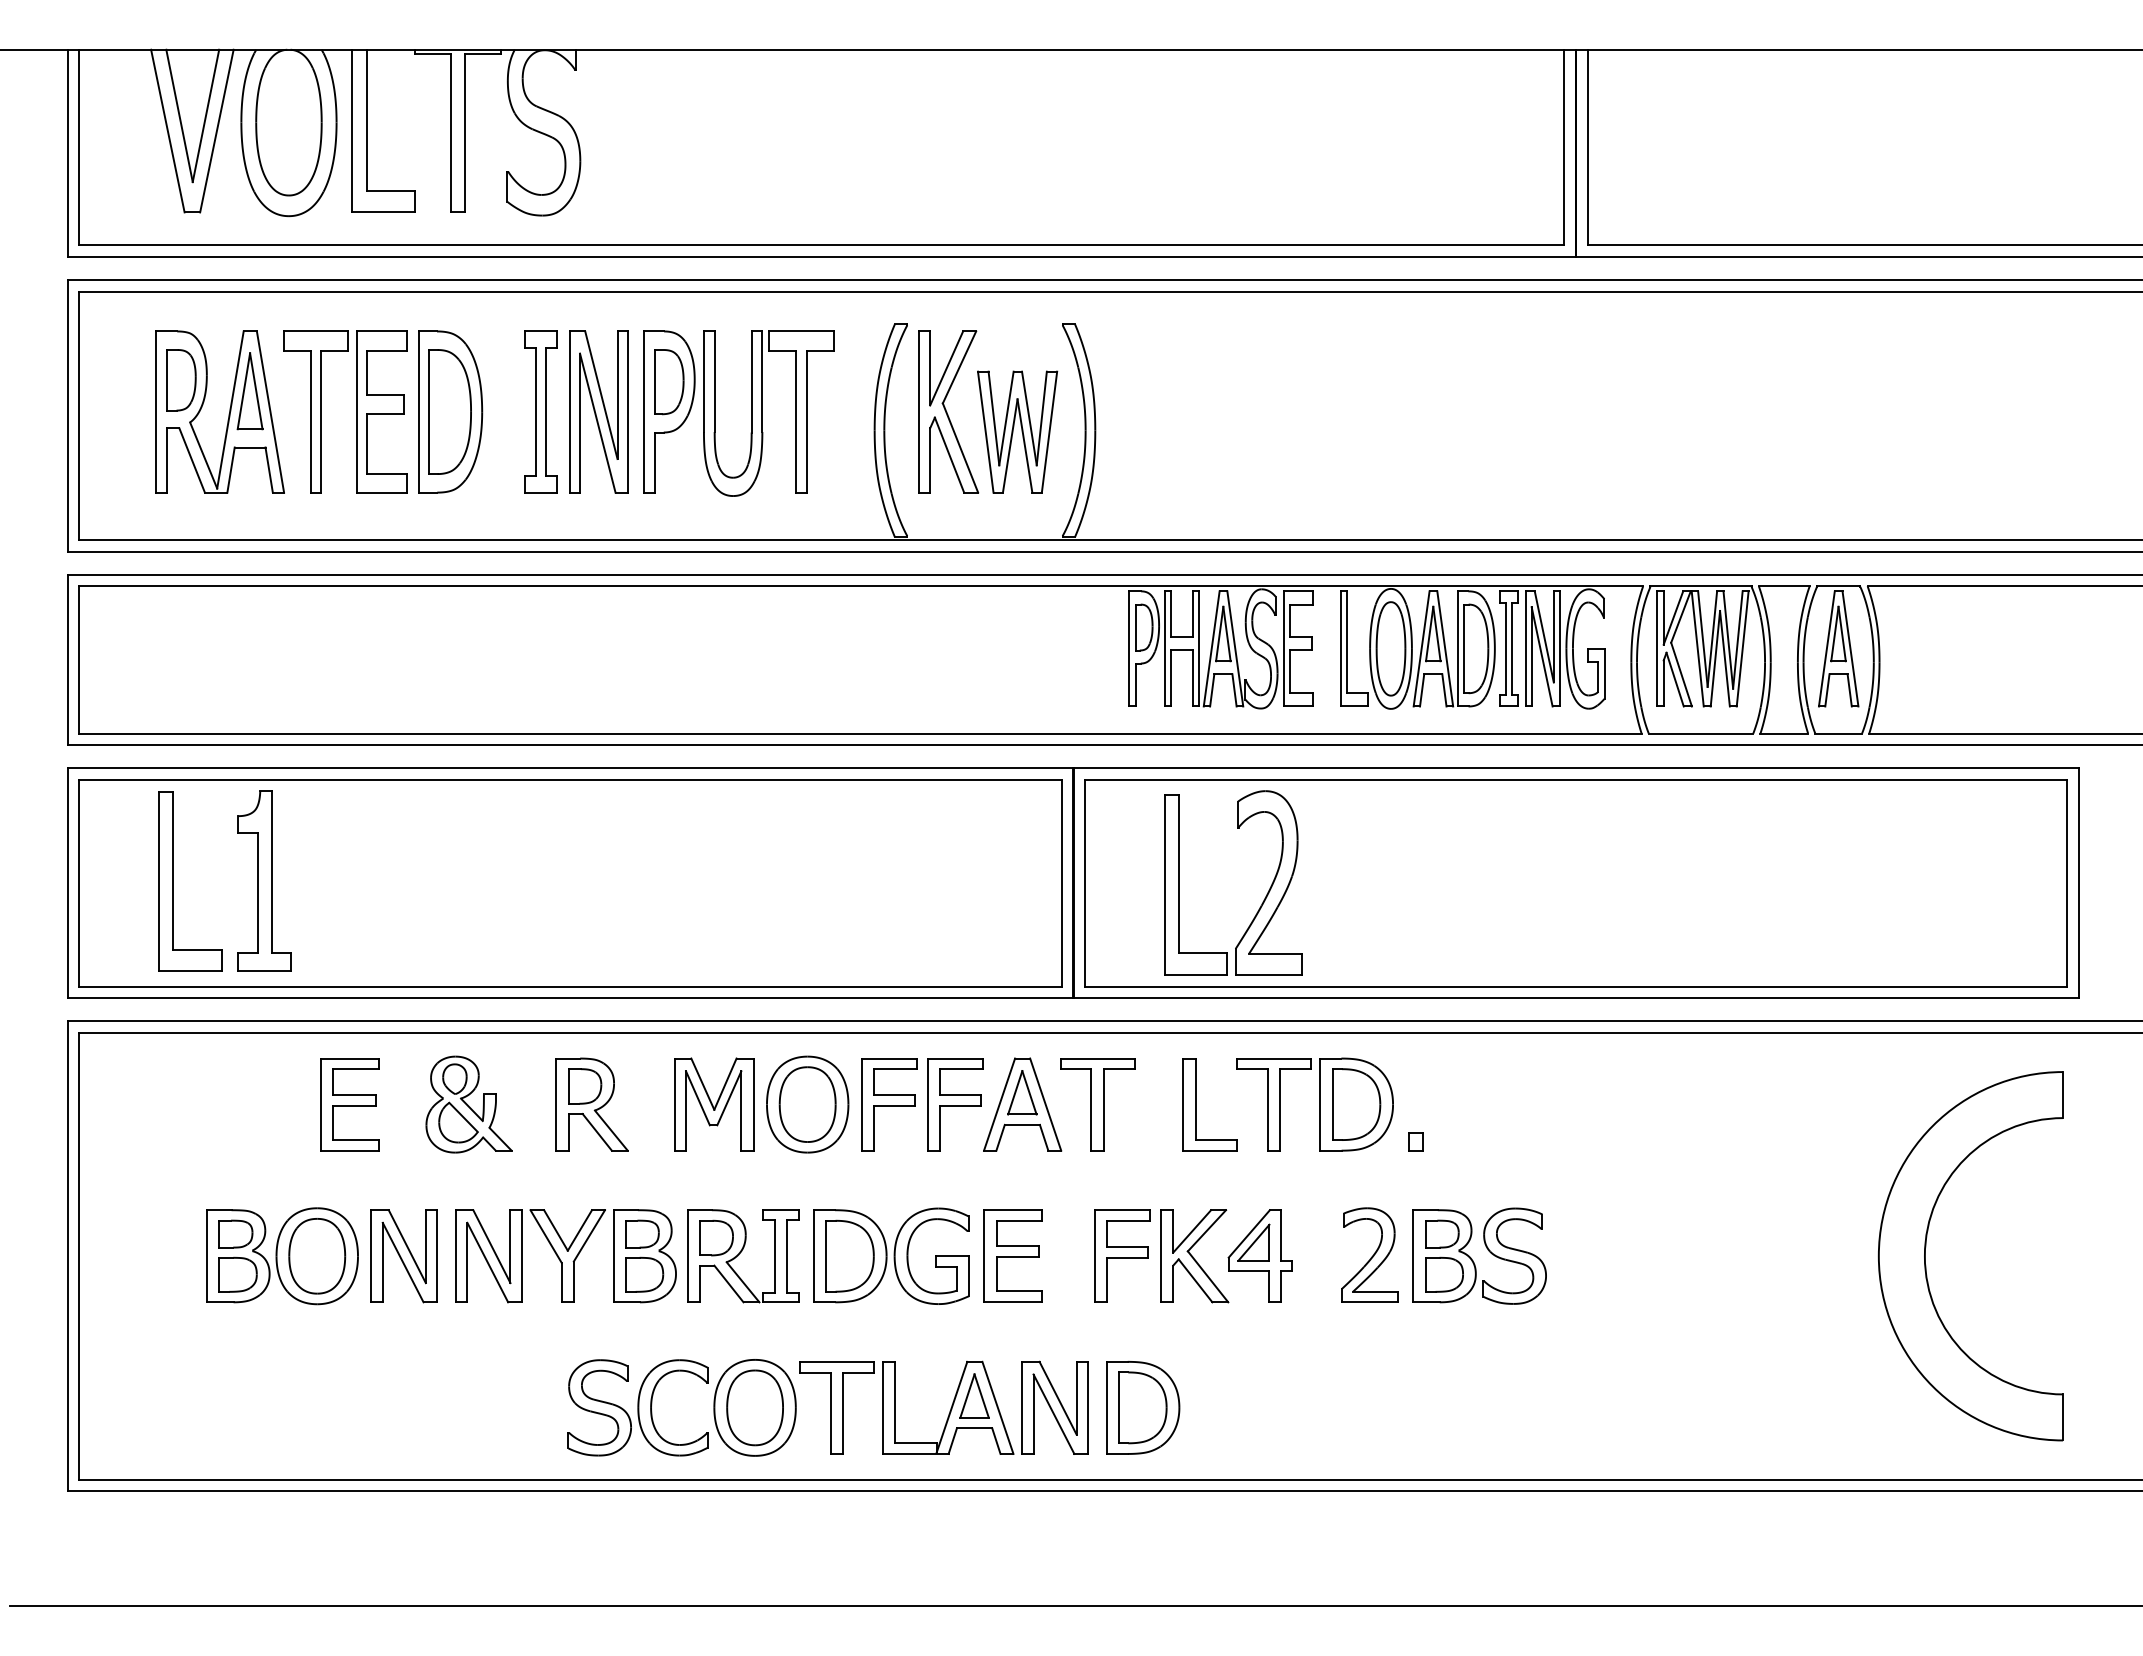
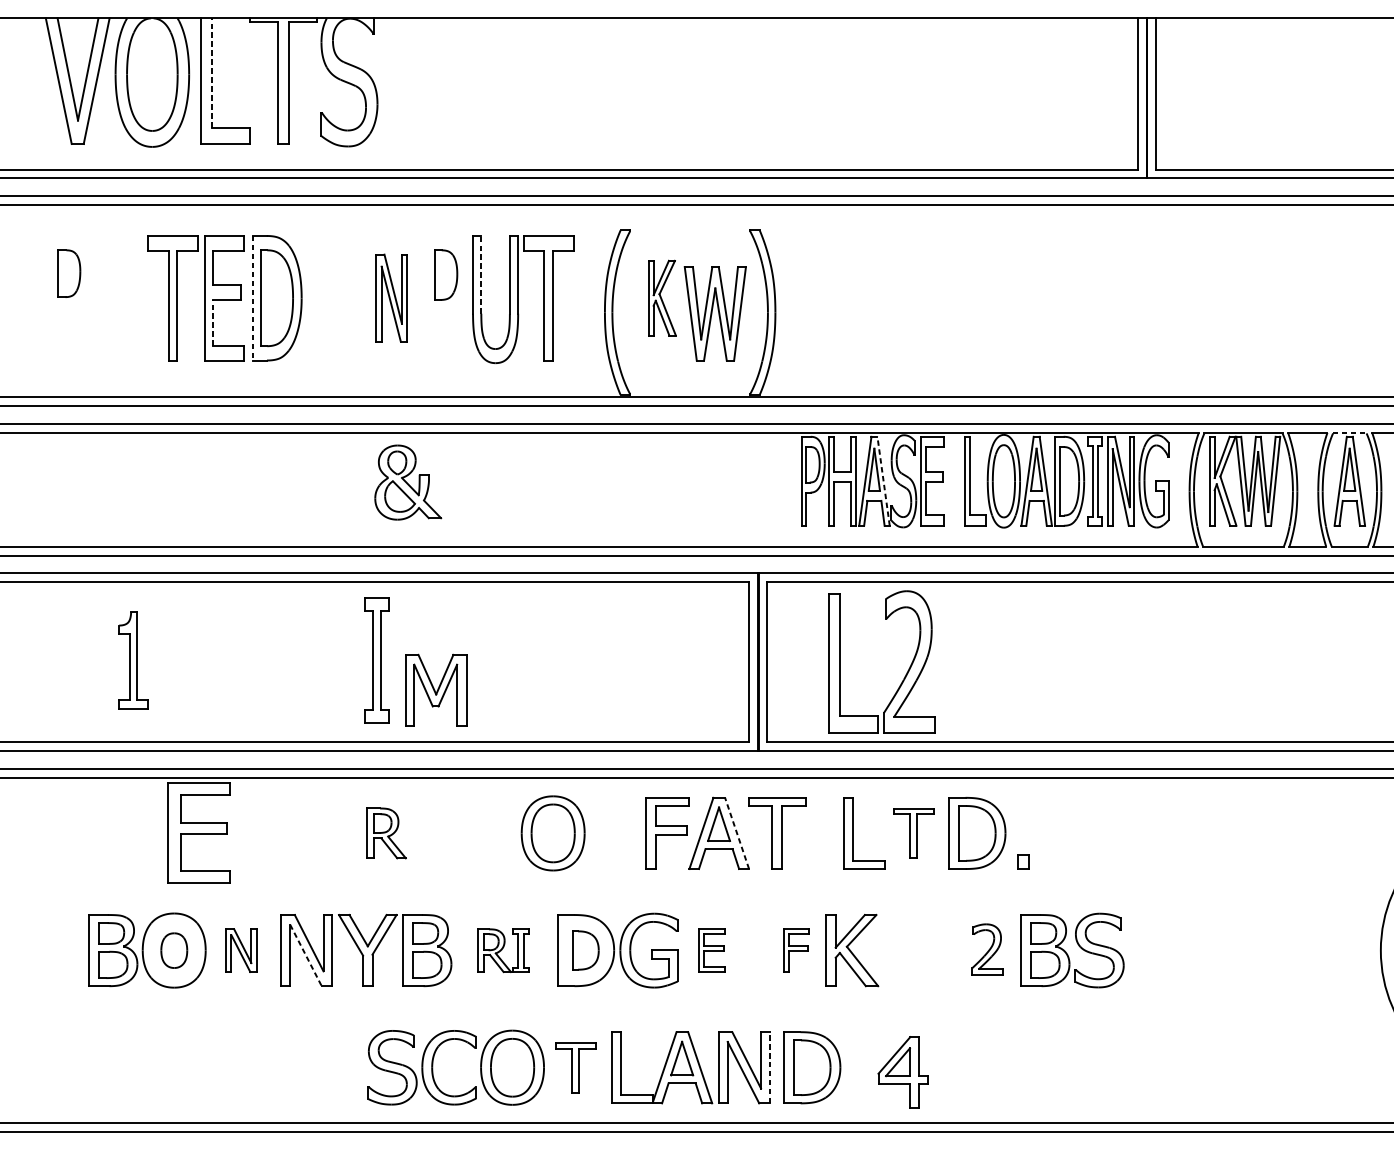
line: (366, 120) -> (212, 72), solid -> dashed
line: (714, 381) -> (481, 274), solid -> dashed
part: (540, 411) -> (376, 660), moved
part: (598, 411) -> (391, 297), size x0.7
part: (669, 411) -> (446, 297), removed
part: (948, 411) -> (661, 297), size x0.6
line: (418, 412) -> (252, 298), solid -> dashed
part: (228, 414) -> (105, 300), removed
line: (367, 443) -> (213, 322), solid -> dashed
line: (1838, 586) -> (1349, 433), solid -> dashed
line: (1235, 648) -> (883, 480), solid -> dashed
part: (264, 880) -> (133, 660), size x0.7
part: (173, 881) -> (63, 661), removed
part: (349, 1104) -> (199, 833), size x1.4
part: (468, 1104) -> (407, 482), moved
part: (591, 1104) -> (386, 833), size x0.7
part: (714, 1104) -> (436, 690), moved
part: (889, 1104) -> (616, 833), removed
line: (1045, 1104) -> (736, 833), solid -> dashed
part: (1273, 1104) -> (913, 833), size x0.7
part: (1369, 1254) -> (987, 949), size x0.7
part: (849, 1255) -> (585, 950), size x0.7
part: (1012, 1255) -> (711, 950), size x0.6
part: (1122, 1255) -> (796, 950), size x0.6
part: (1259, 1255) -> (902, 1072), moved
part: (317, 1256) -> (174, 950), size x0.6
part: (403, 1256) -> (240, 950), size x0.6
part: (743, 1256) -> (503, 950), size x0.6
line: (487, 1262) -> (305, 955), solid -> dashed
part: (836, 1407) -> (575, 1067), size x0.7
line: (1088, 1407) -> (770, 1067), solid -> dashed

